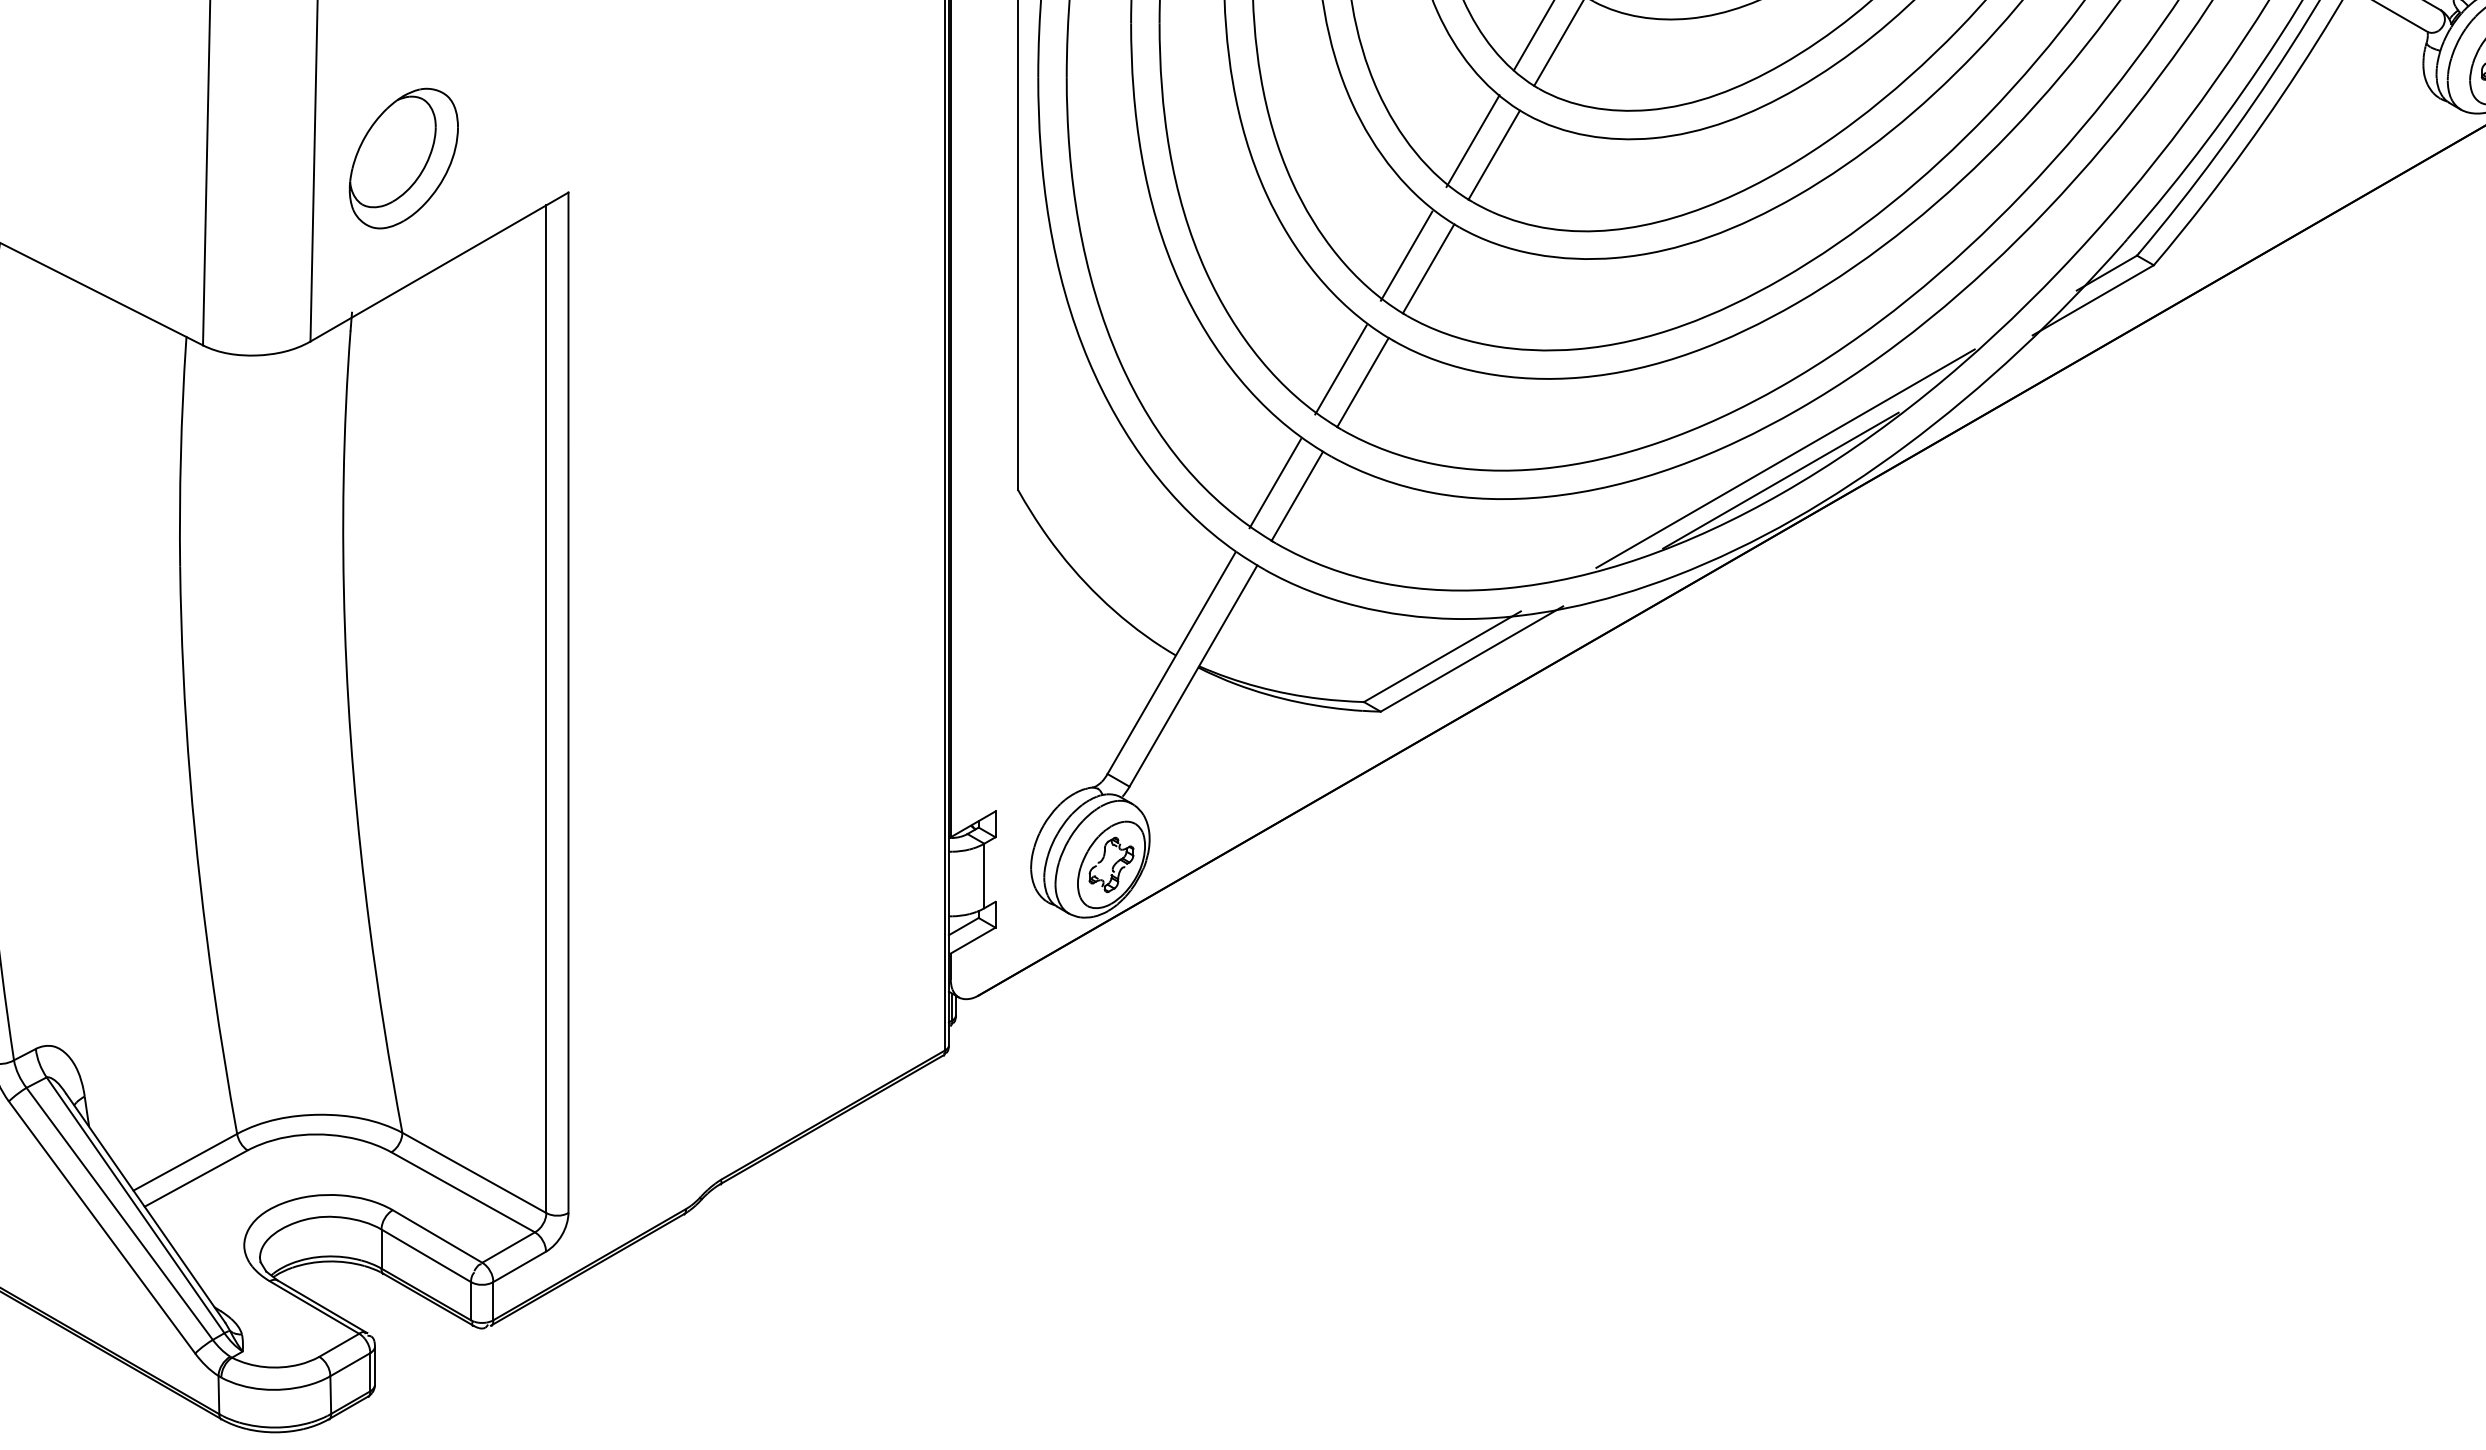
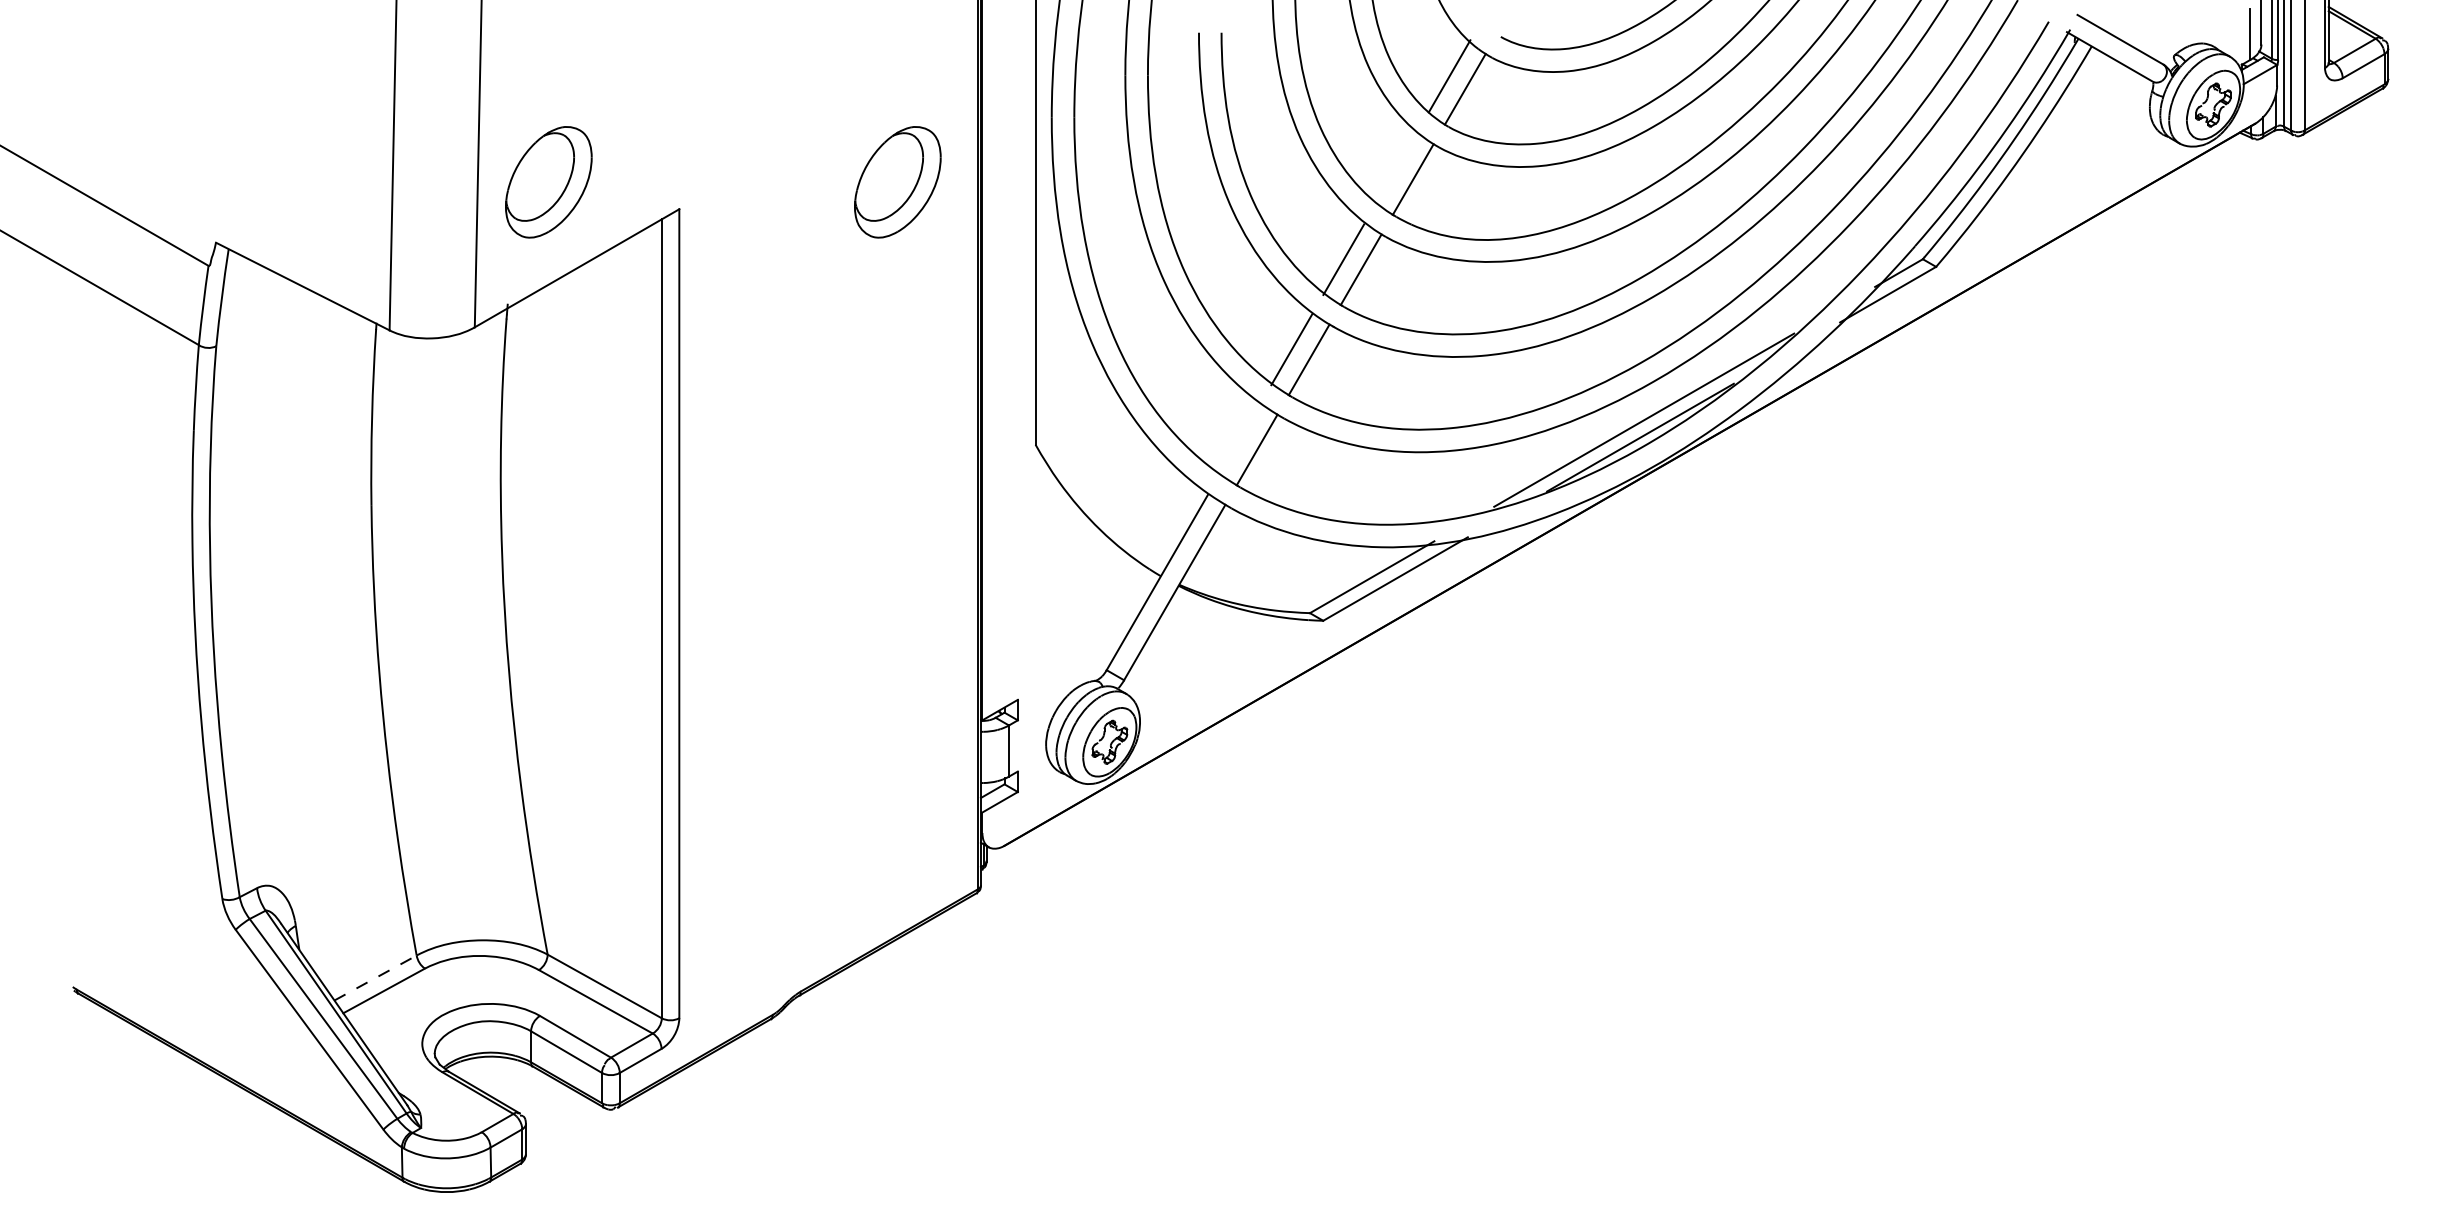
line: (1473, 141) -> (1396, 168), removed
part: (843, 158) -> (897, 182), added
line: (1275, 483) -> (1239, 439), removed
line: (185, 1162) -> (375, 978), solid -> dashed

